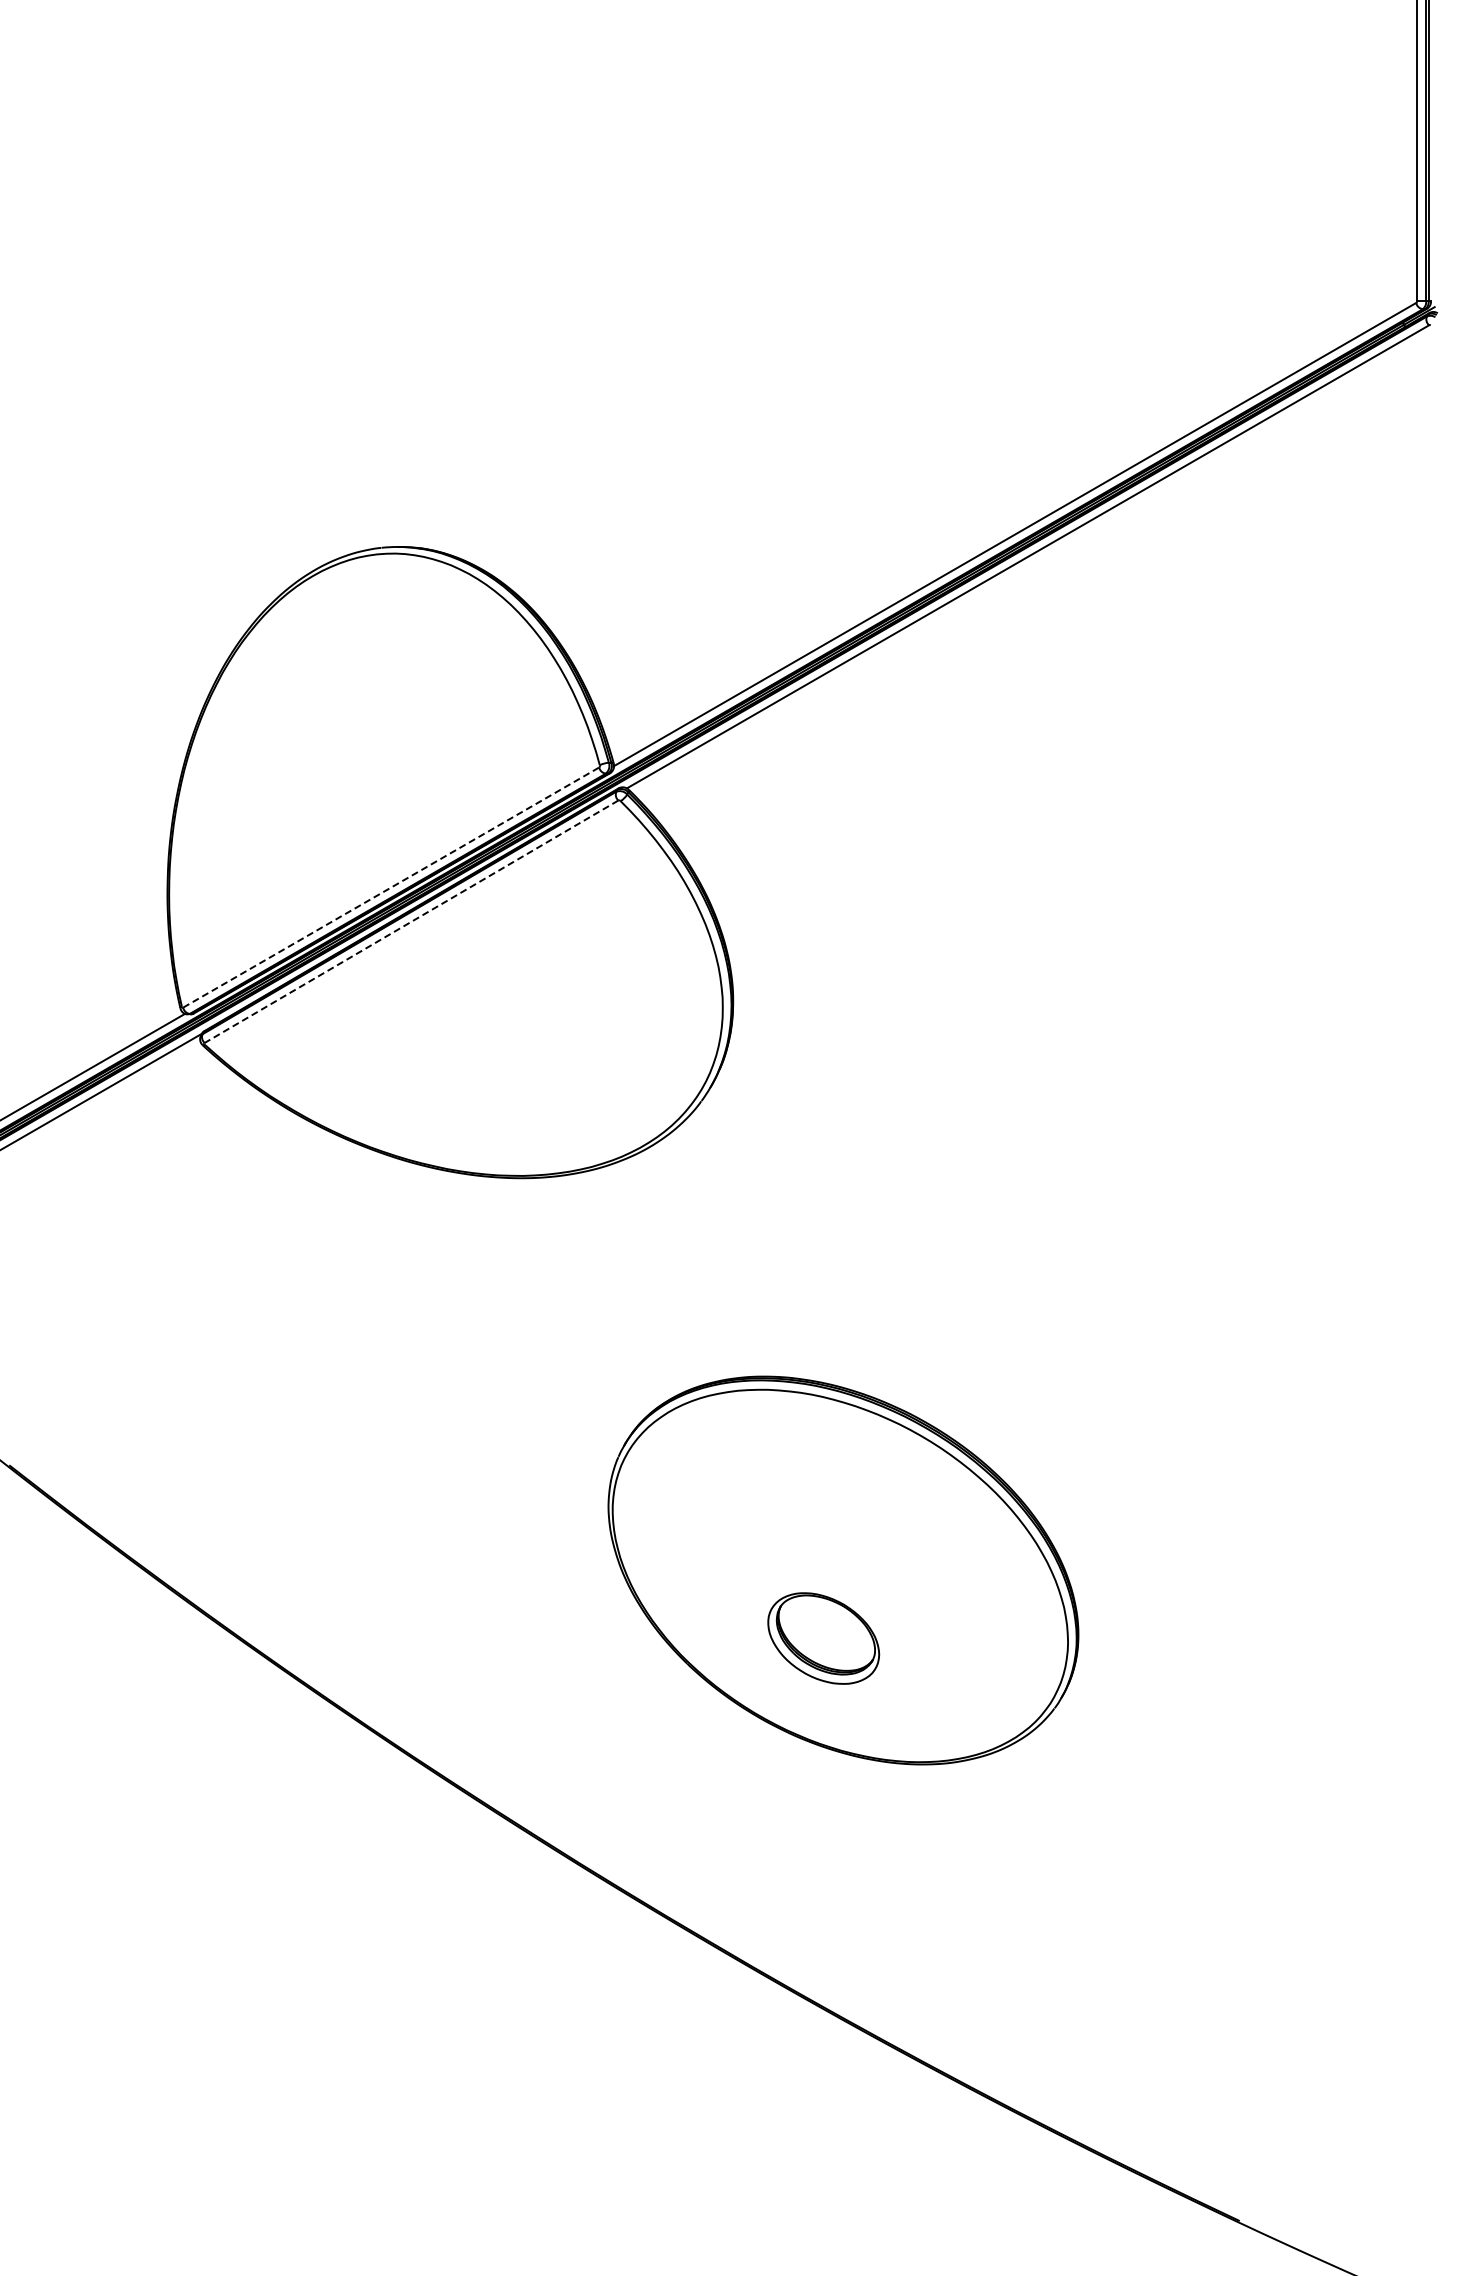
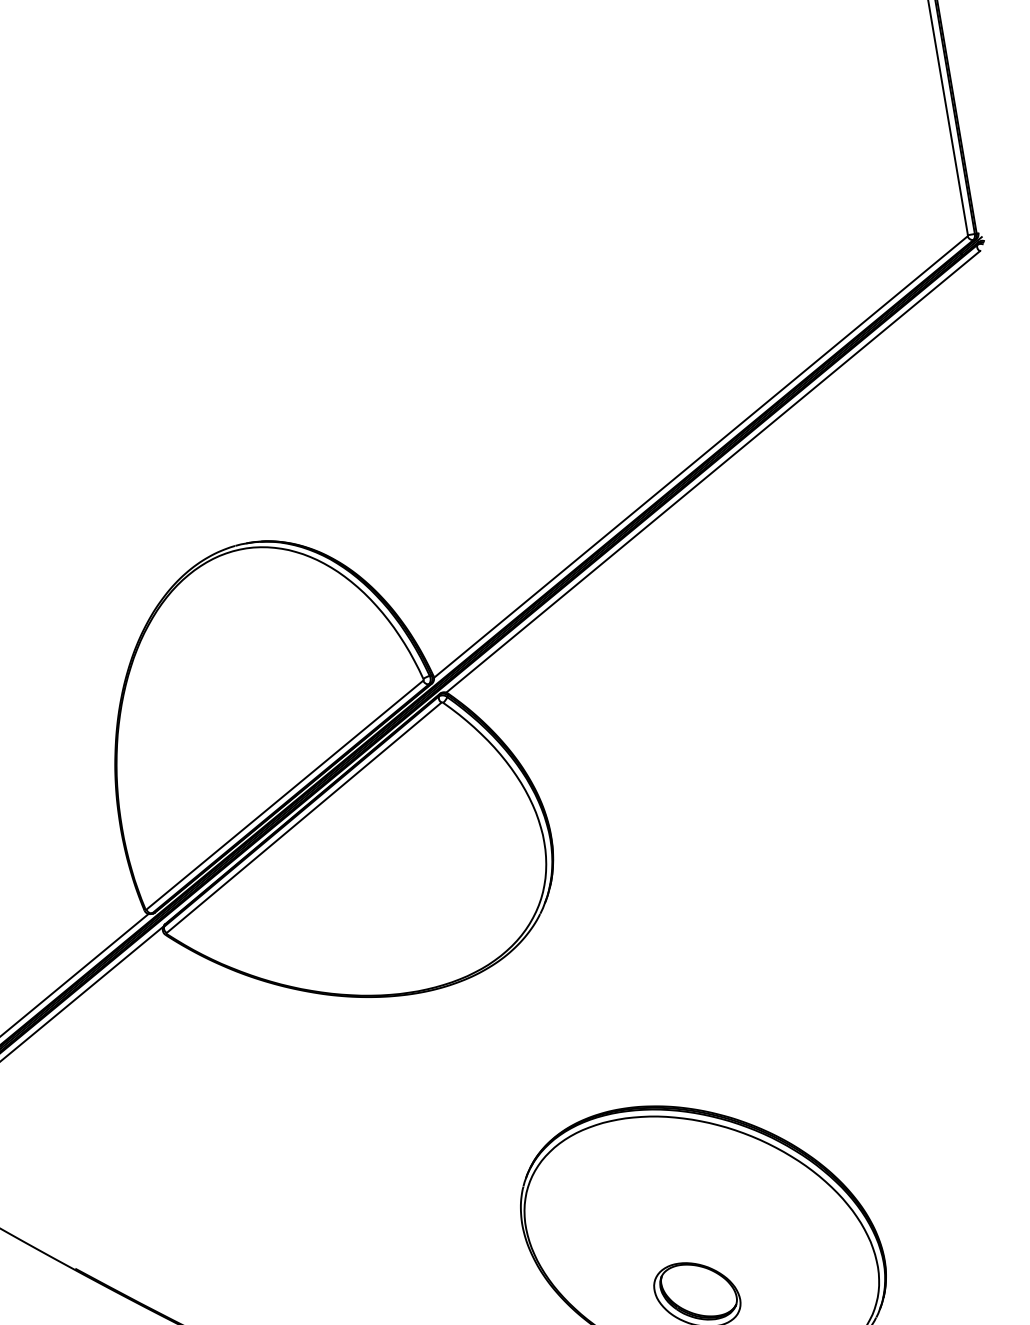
line: (391, 887) -> (285, 795), dashed -> solid
line: (411, 921) -> (304, 817), dashed -> solid

